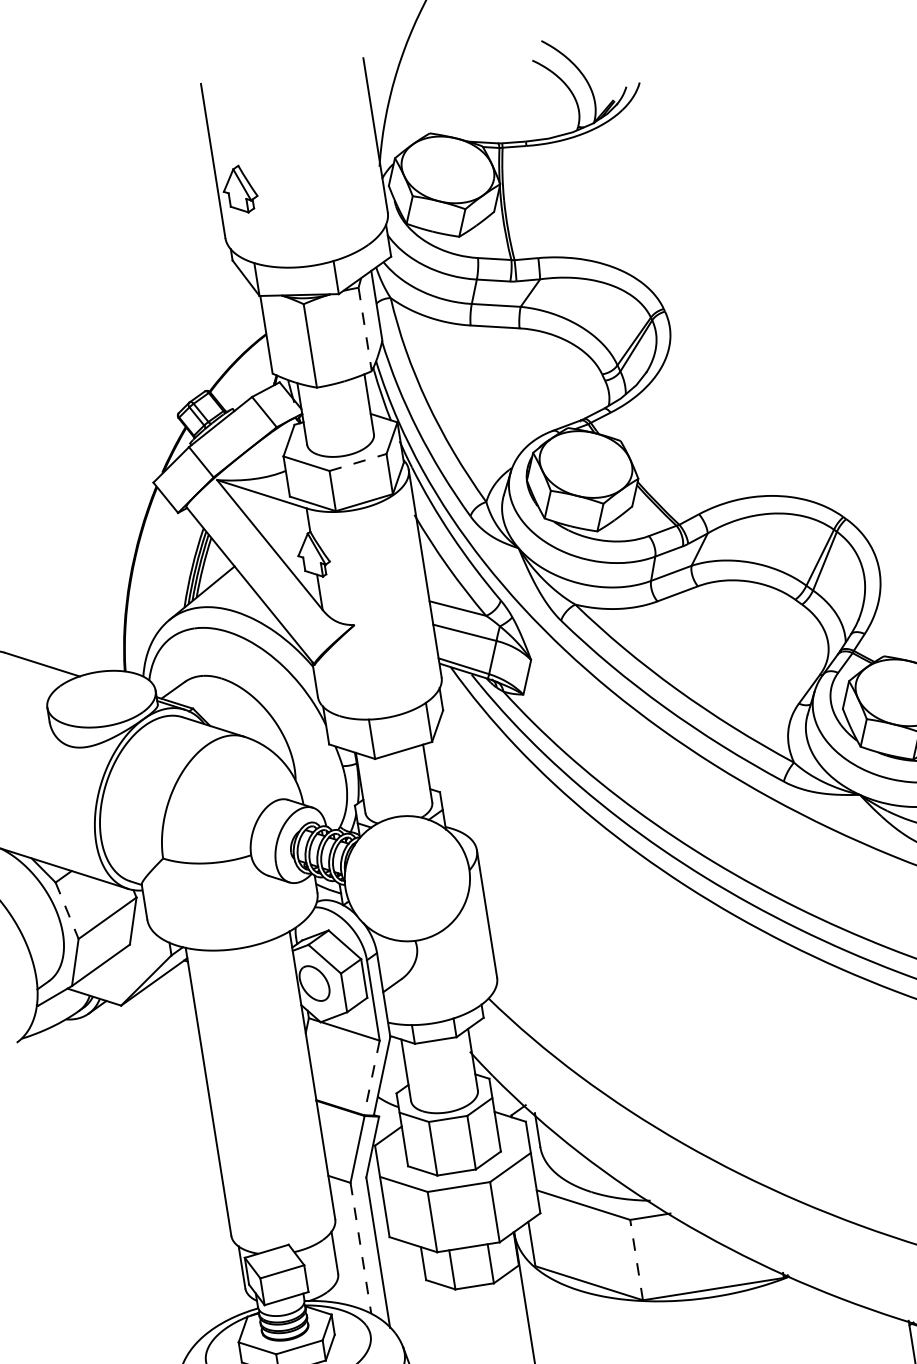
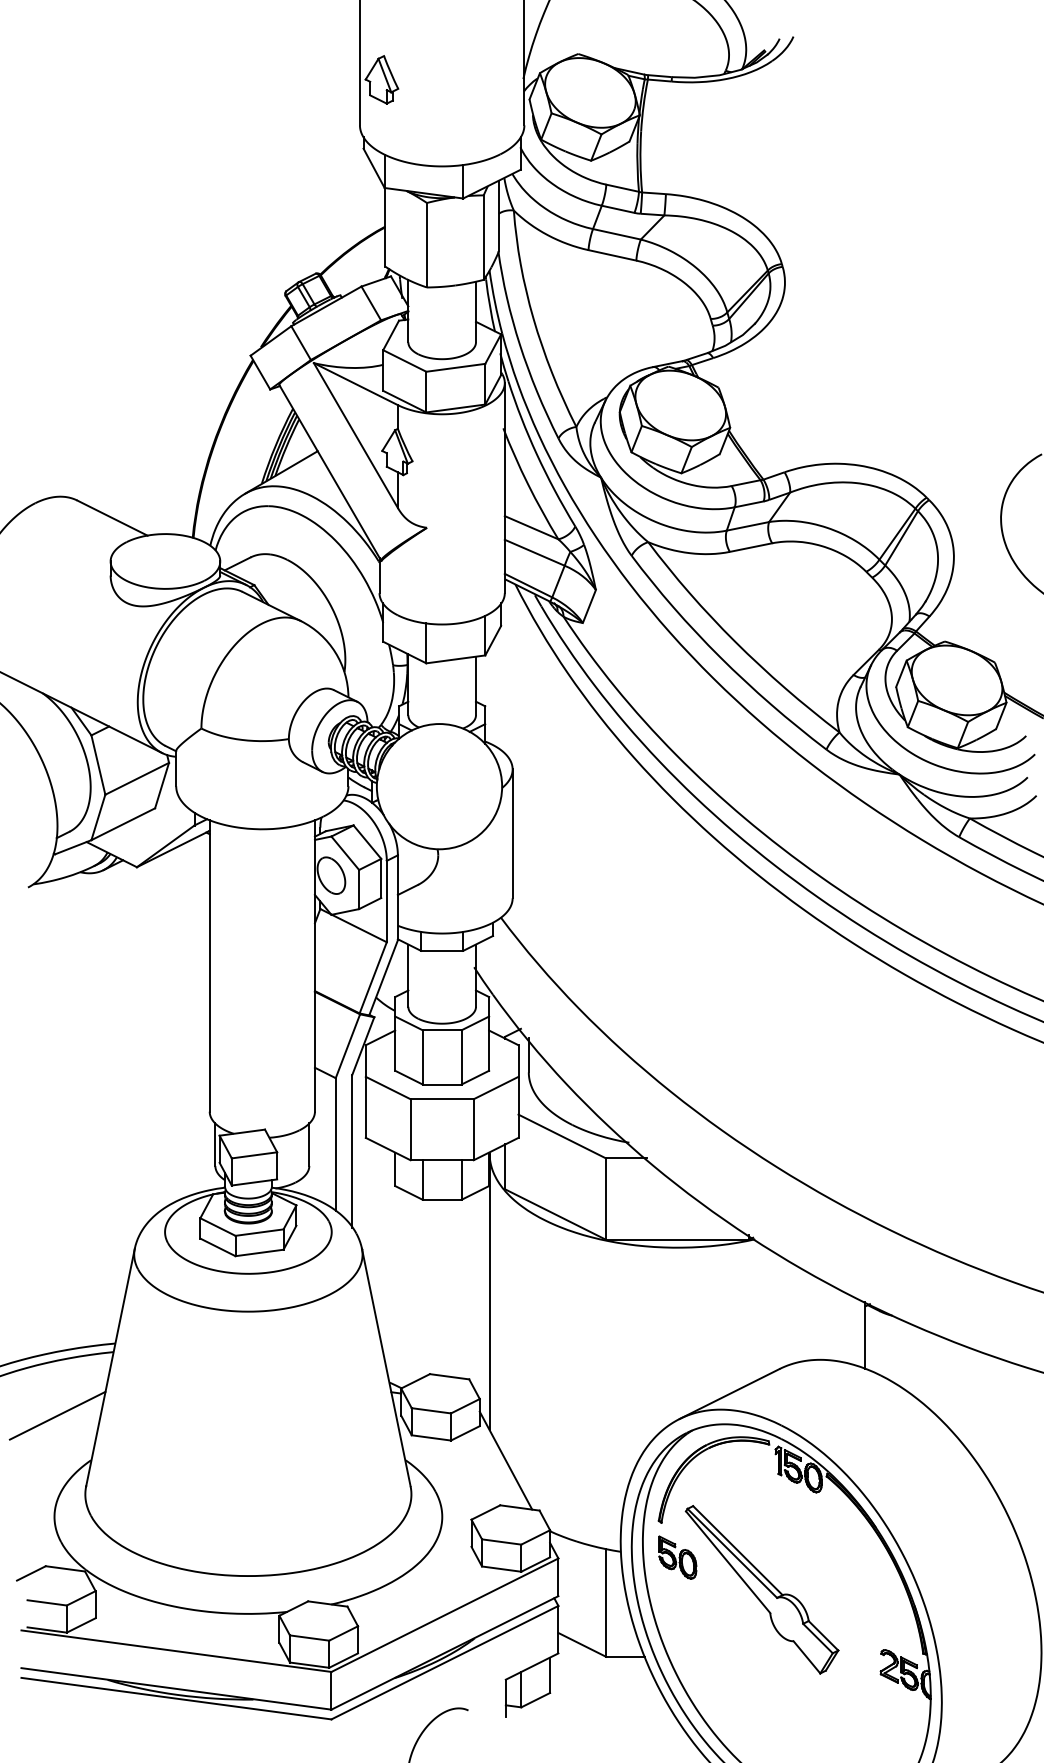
line: (365, 330) -> (483, 238), dashed -> solid
line: (357, 462) -> (455, 367), dashed -> solid
line: (67, 911) -> (98, 765), dashed -> solid
line: (372, 1078) -> (373, 978), dashed -> solid
line: (360, 1248) -> (335, 1144), dashed -> solid
line: (636, 1260) -> (606, 1199), dashed -> solid

